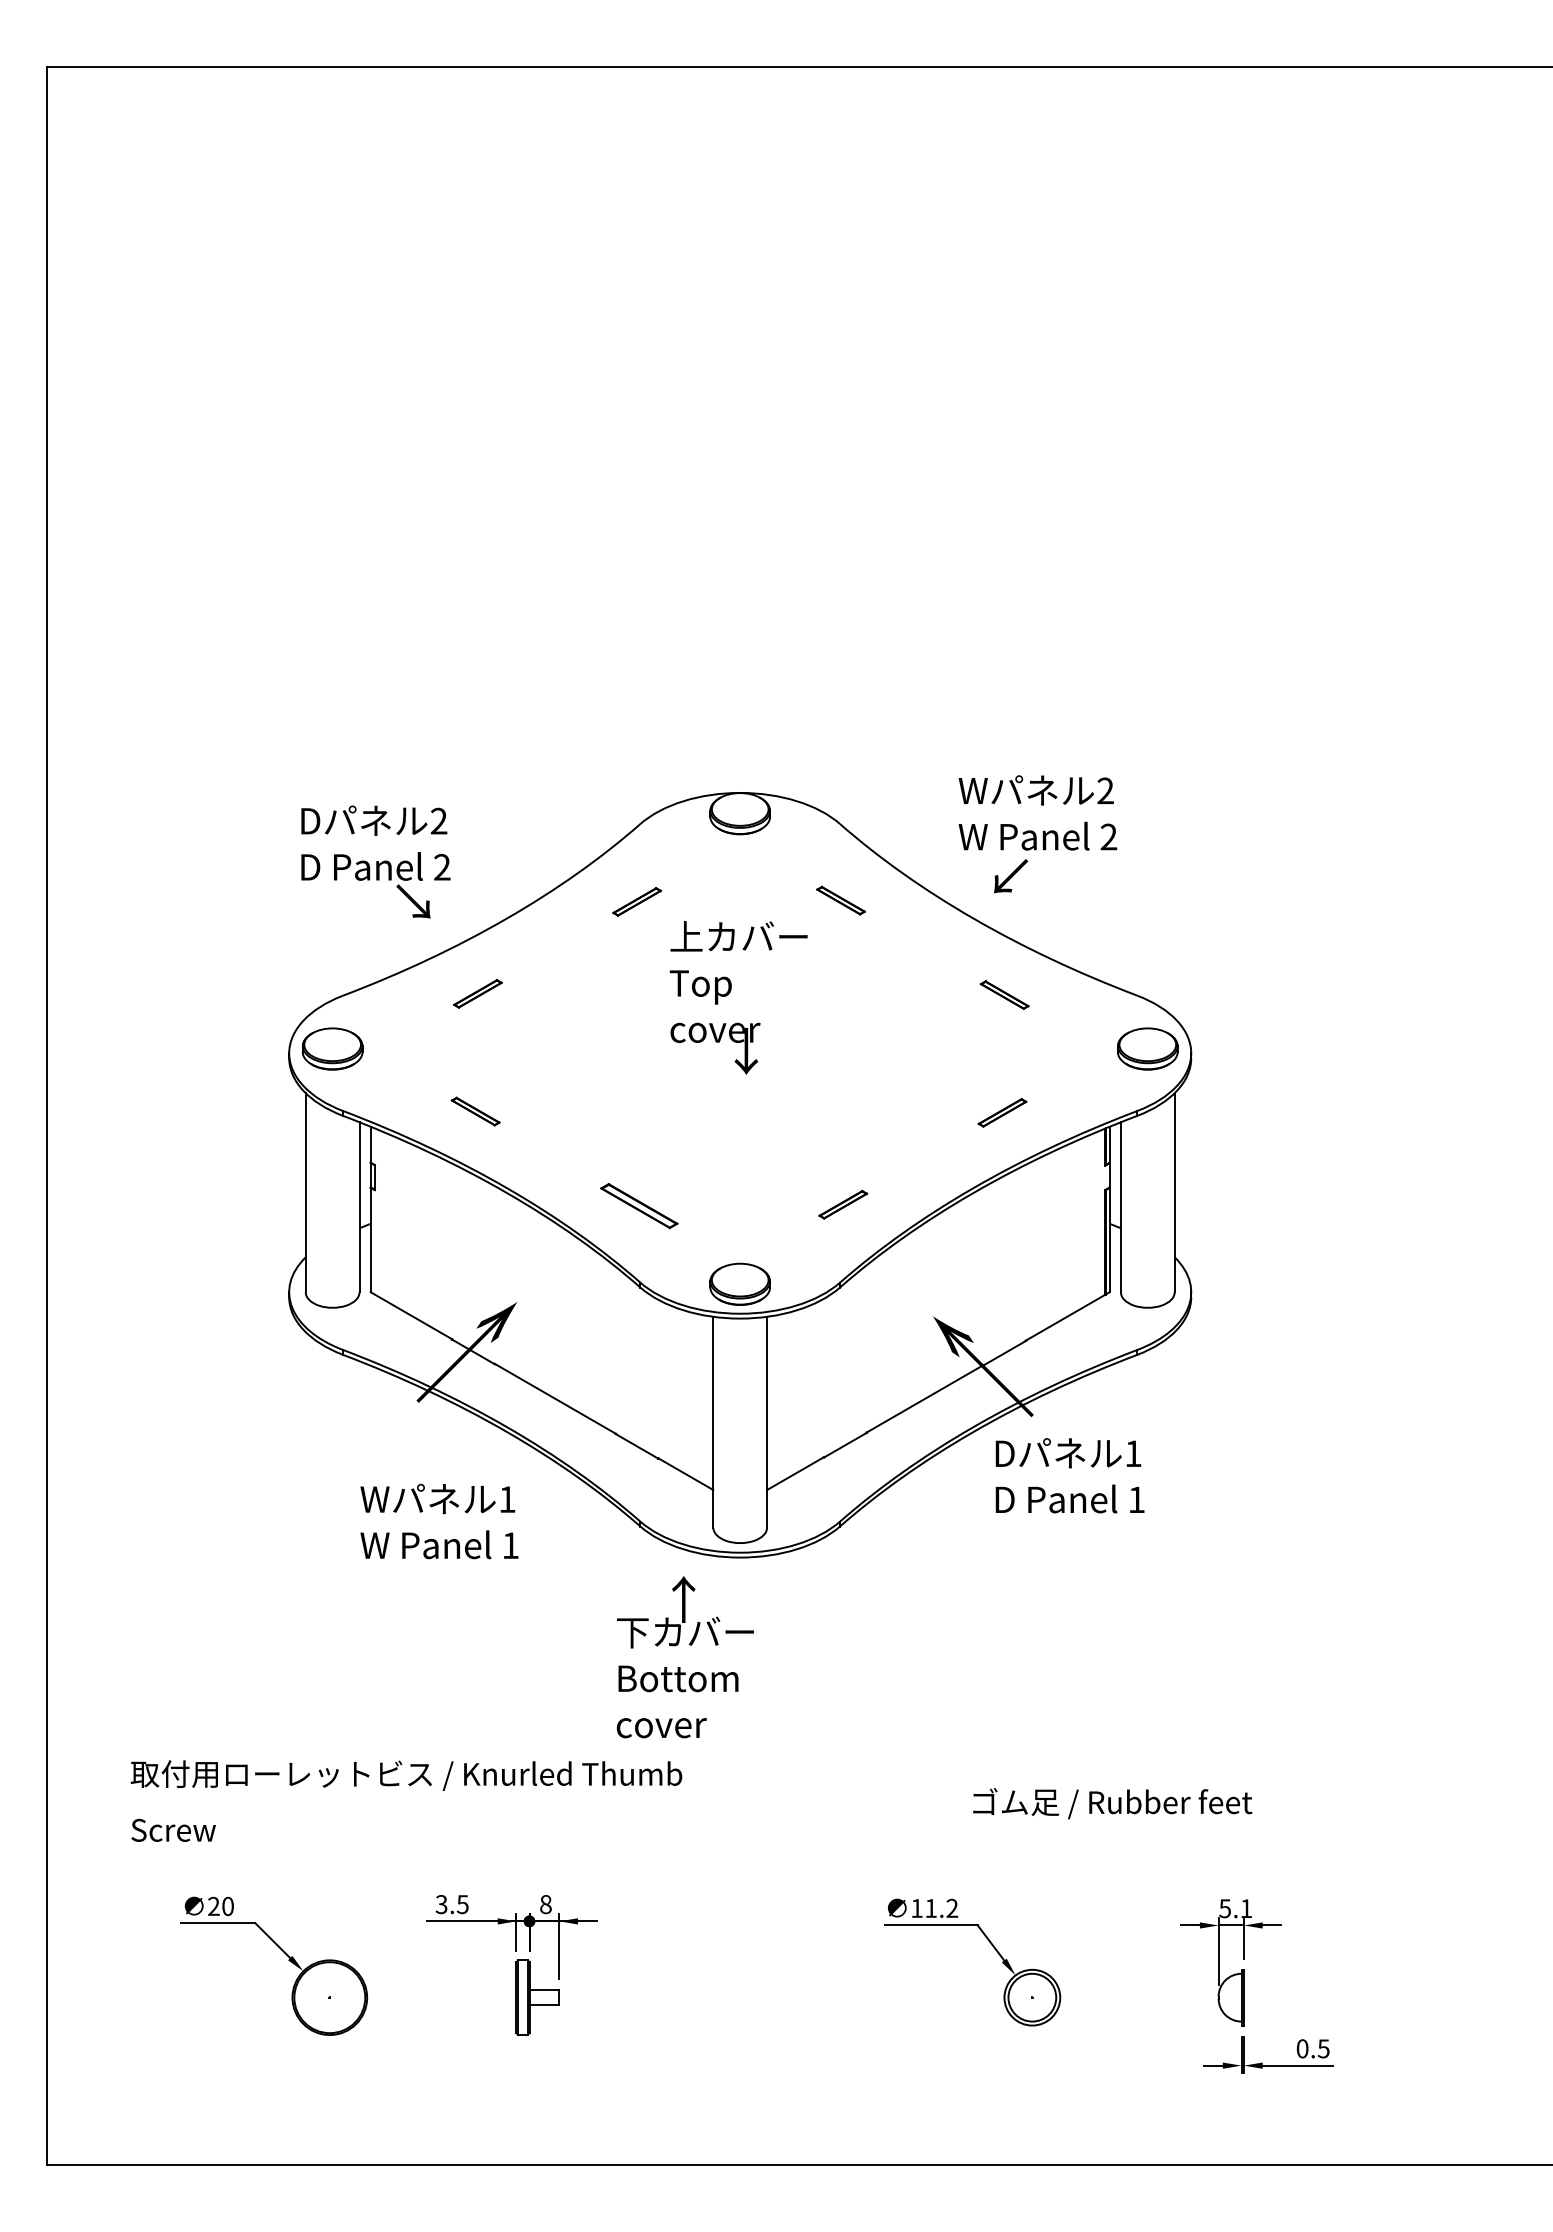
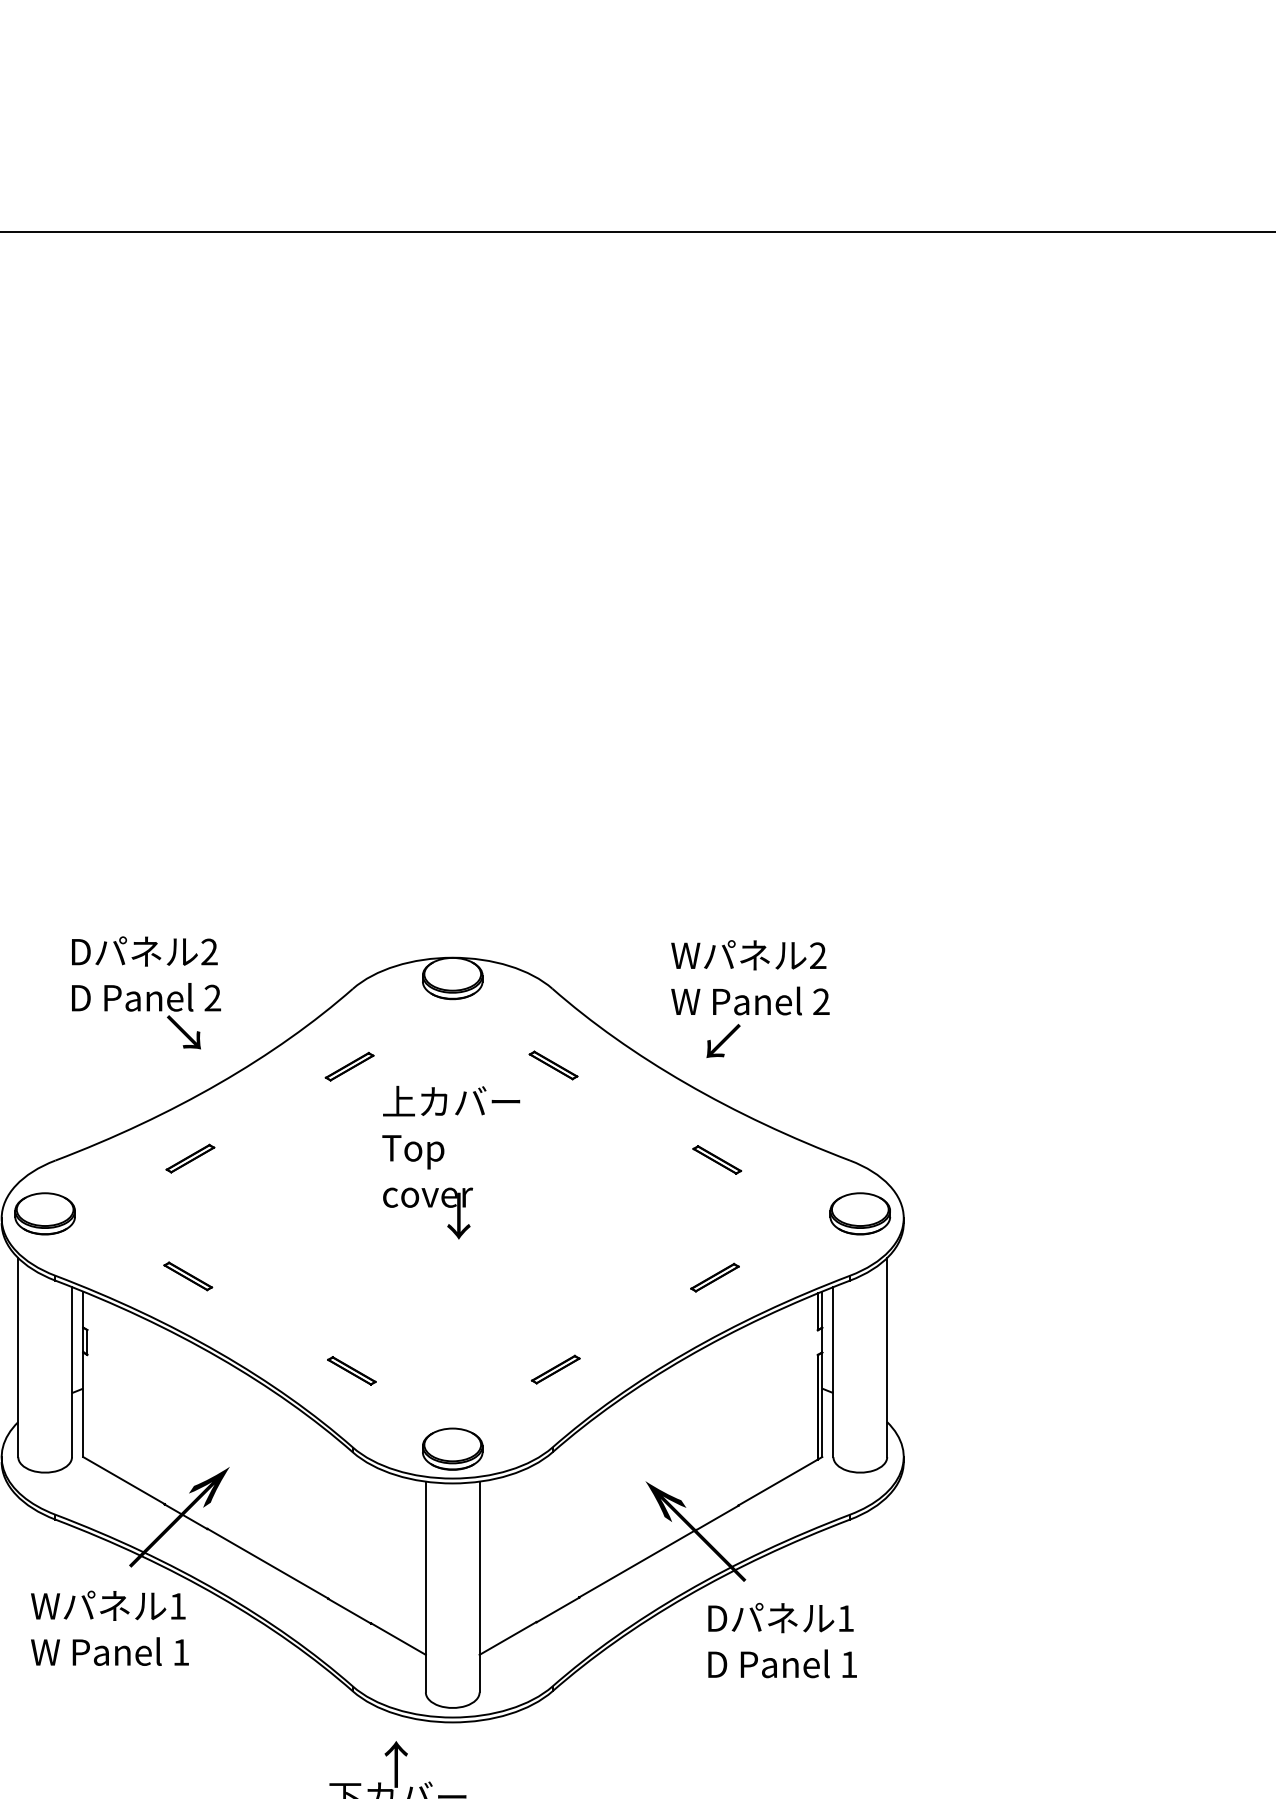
text: (375, 861) -> (146, 992), moved
part: (639, 1205) -> (352, 1370), size x0.62
text: (439, 1521) -> (110, 1628), moved

